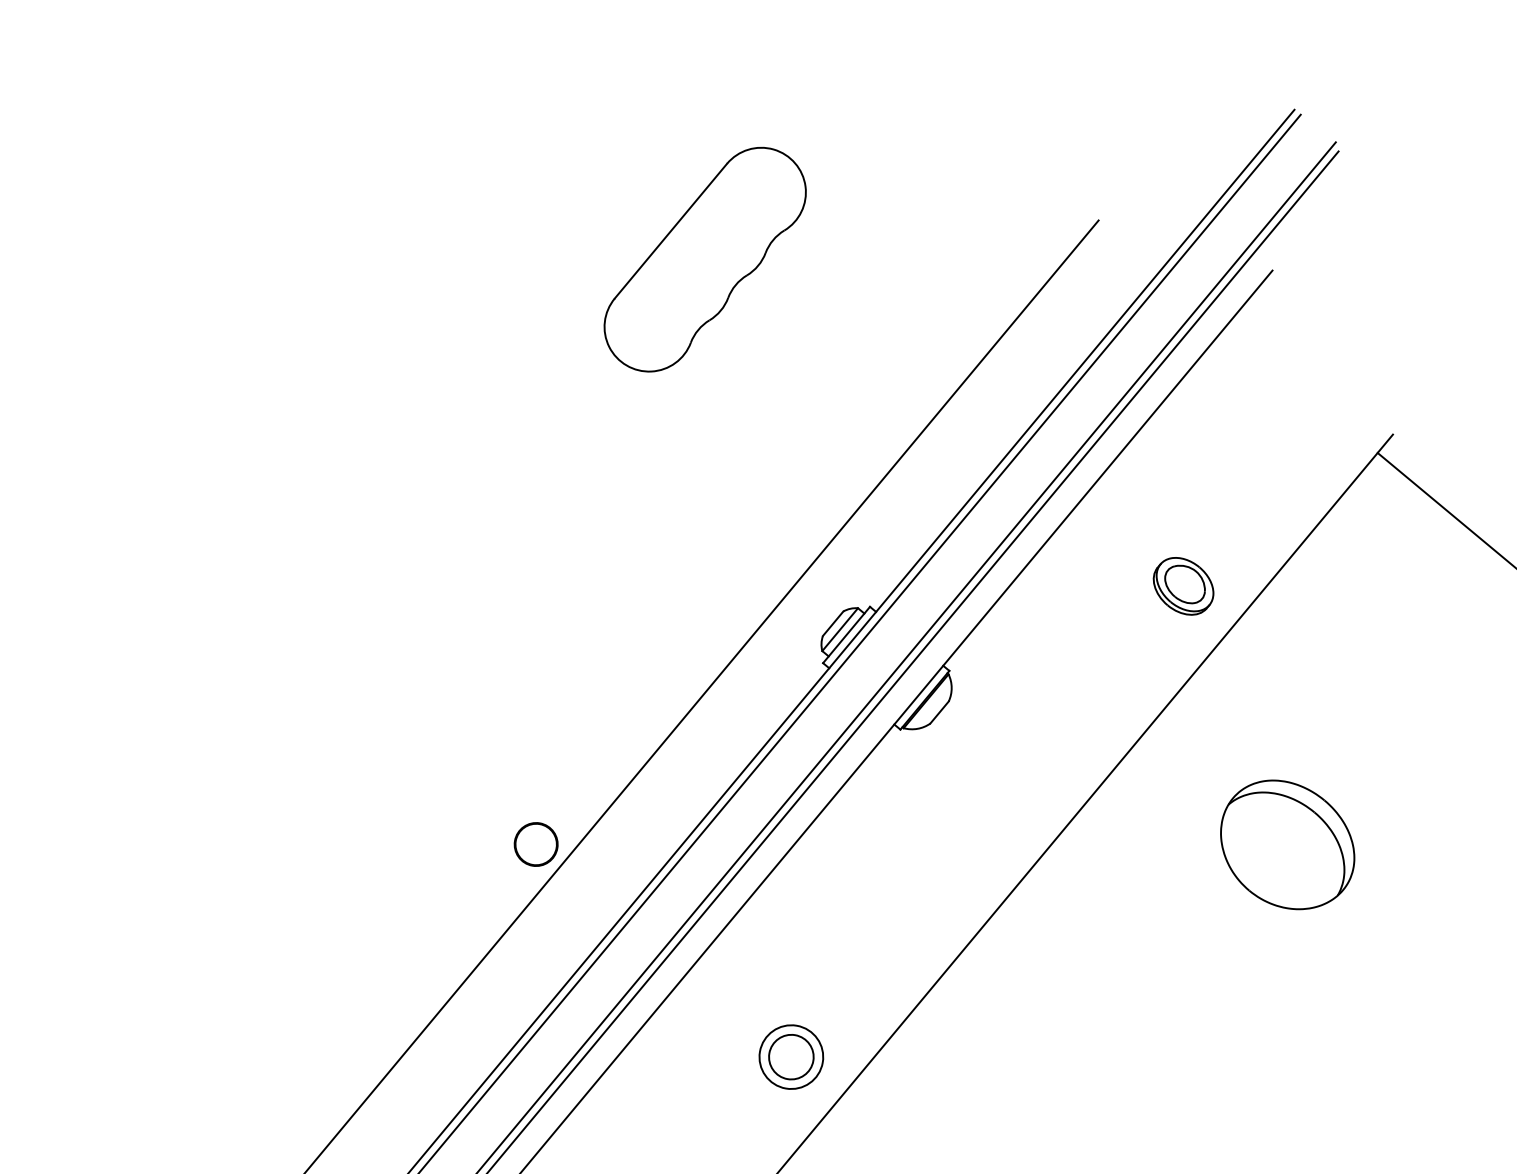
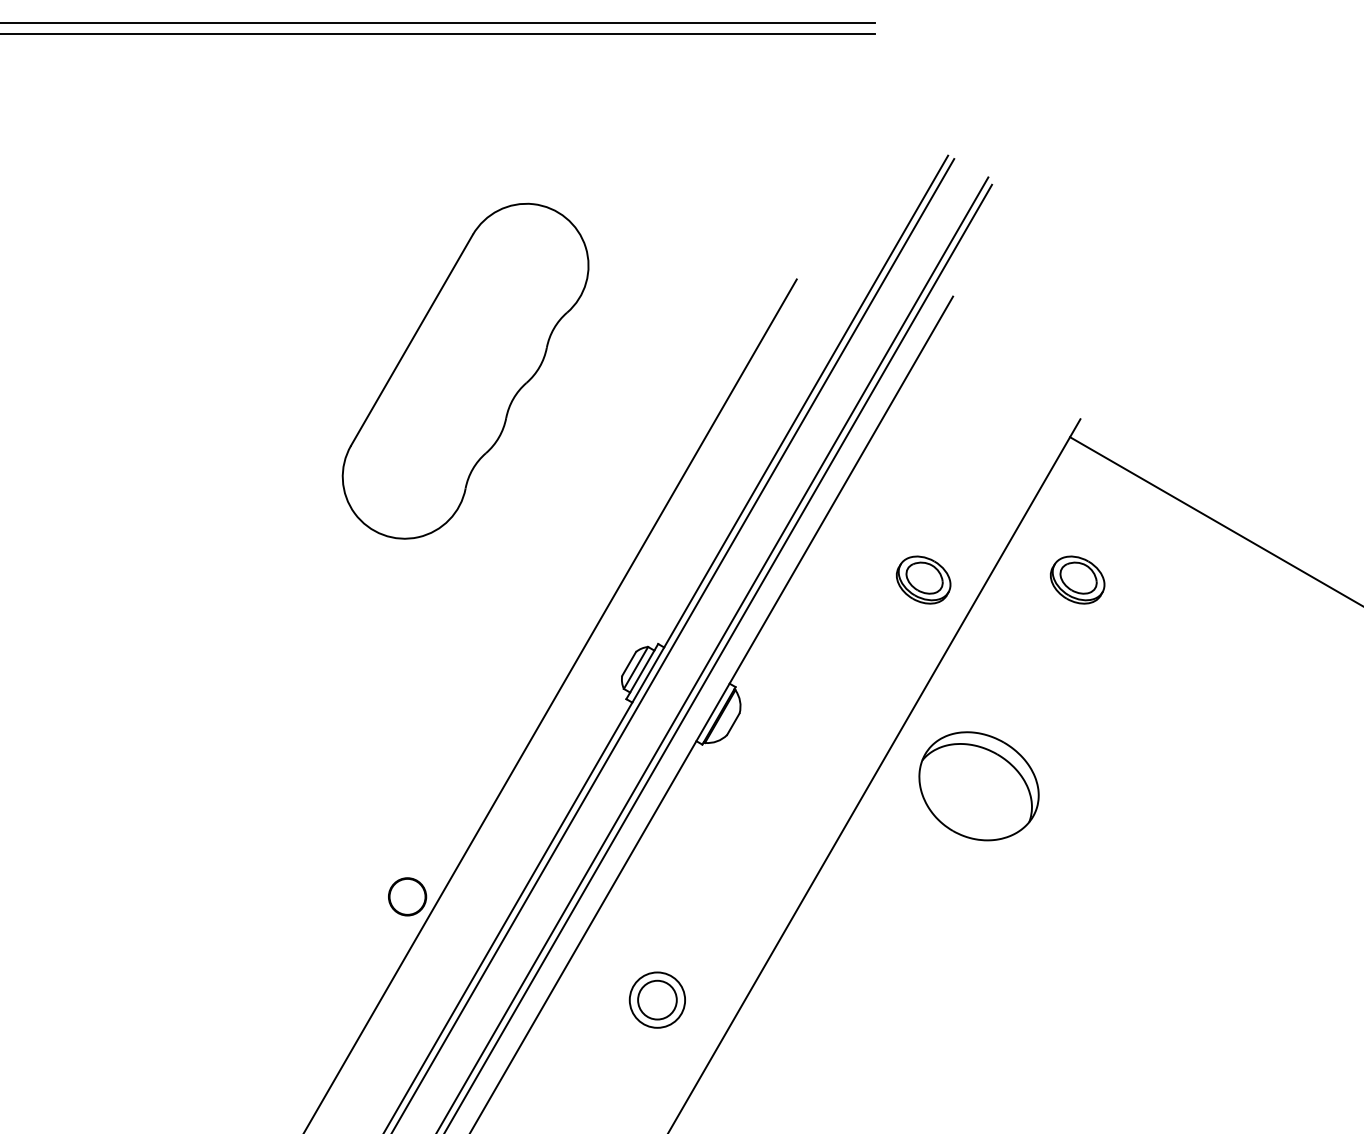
part: (705, 258) -> (465, 370), size x1.6
part: (1358, 615) -> (1077, 579), added
part: (1287, 845) -> (978, 786), moved
part: (790, 1056) -> (656, 999), moved

